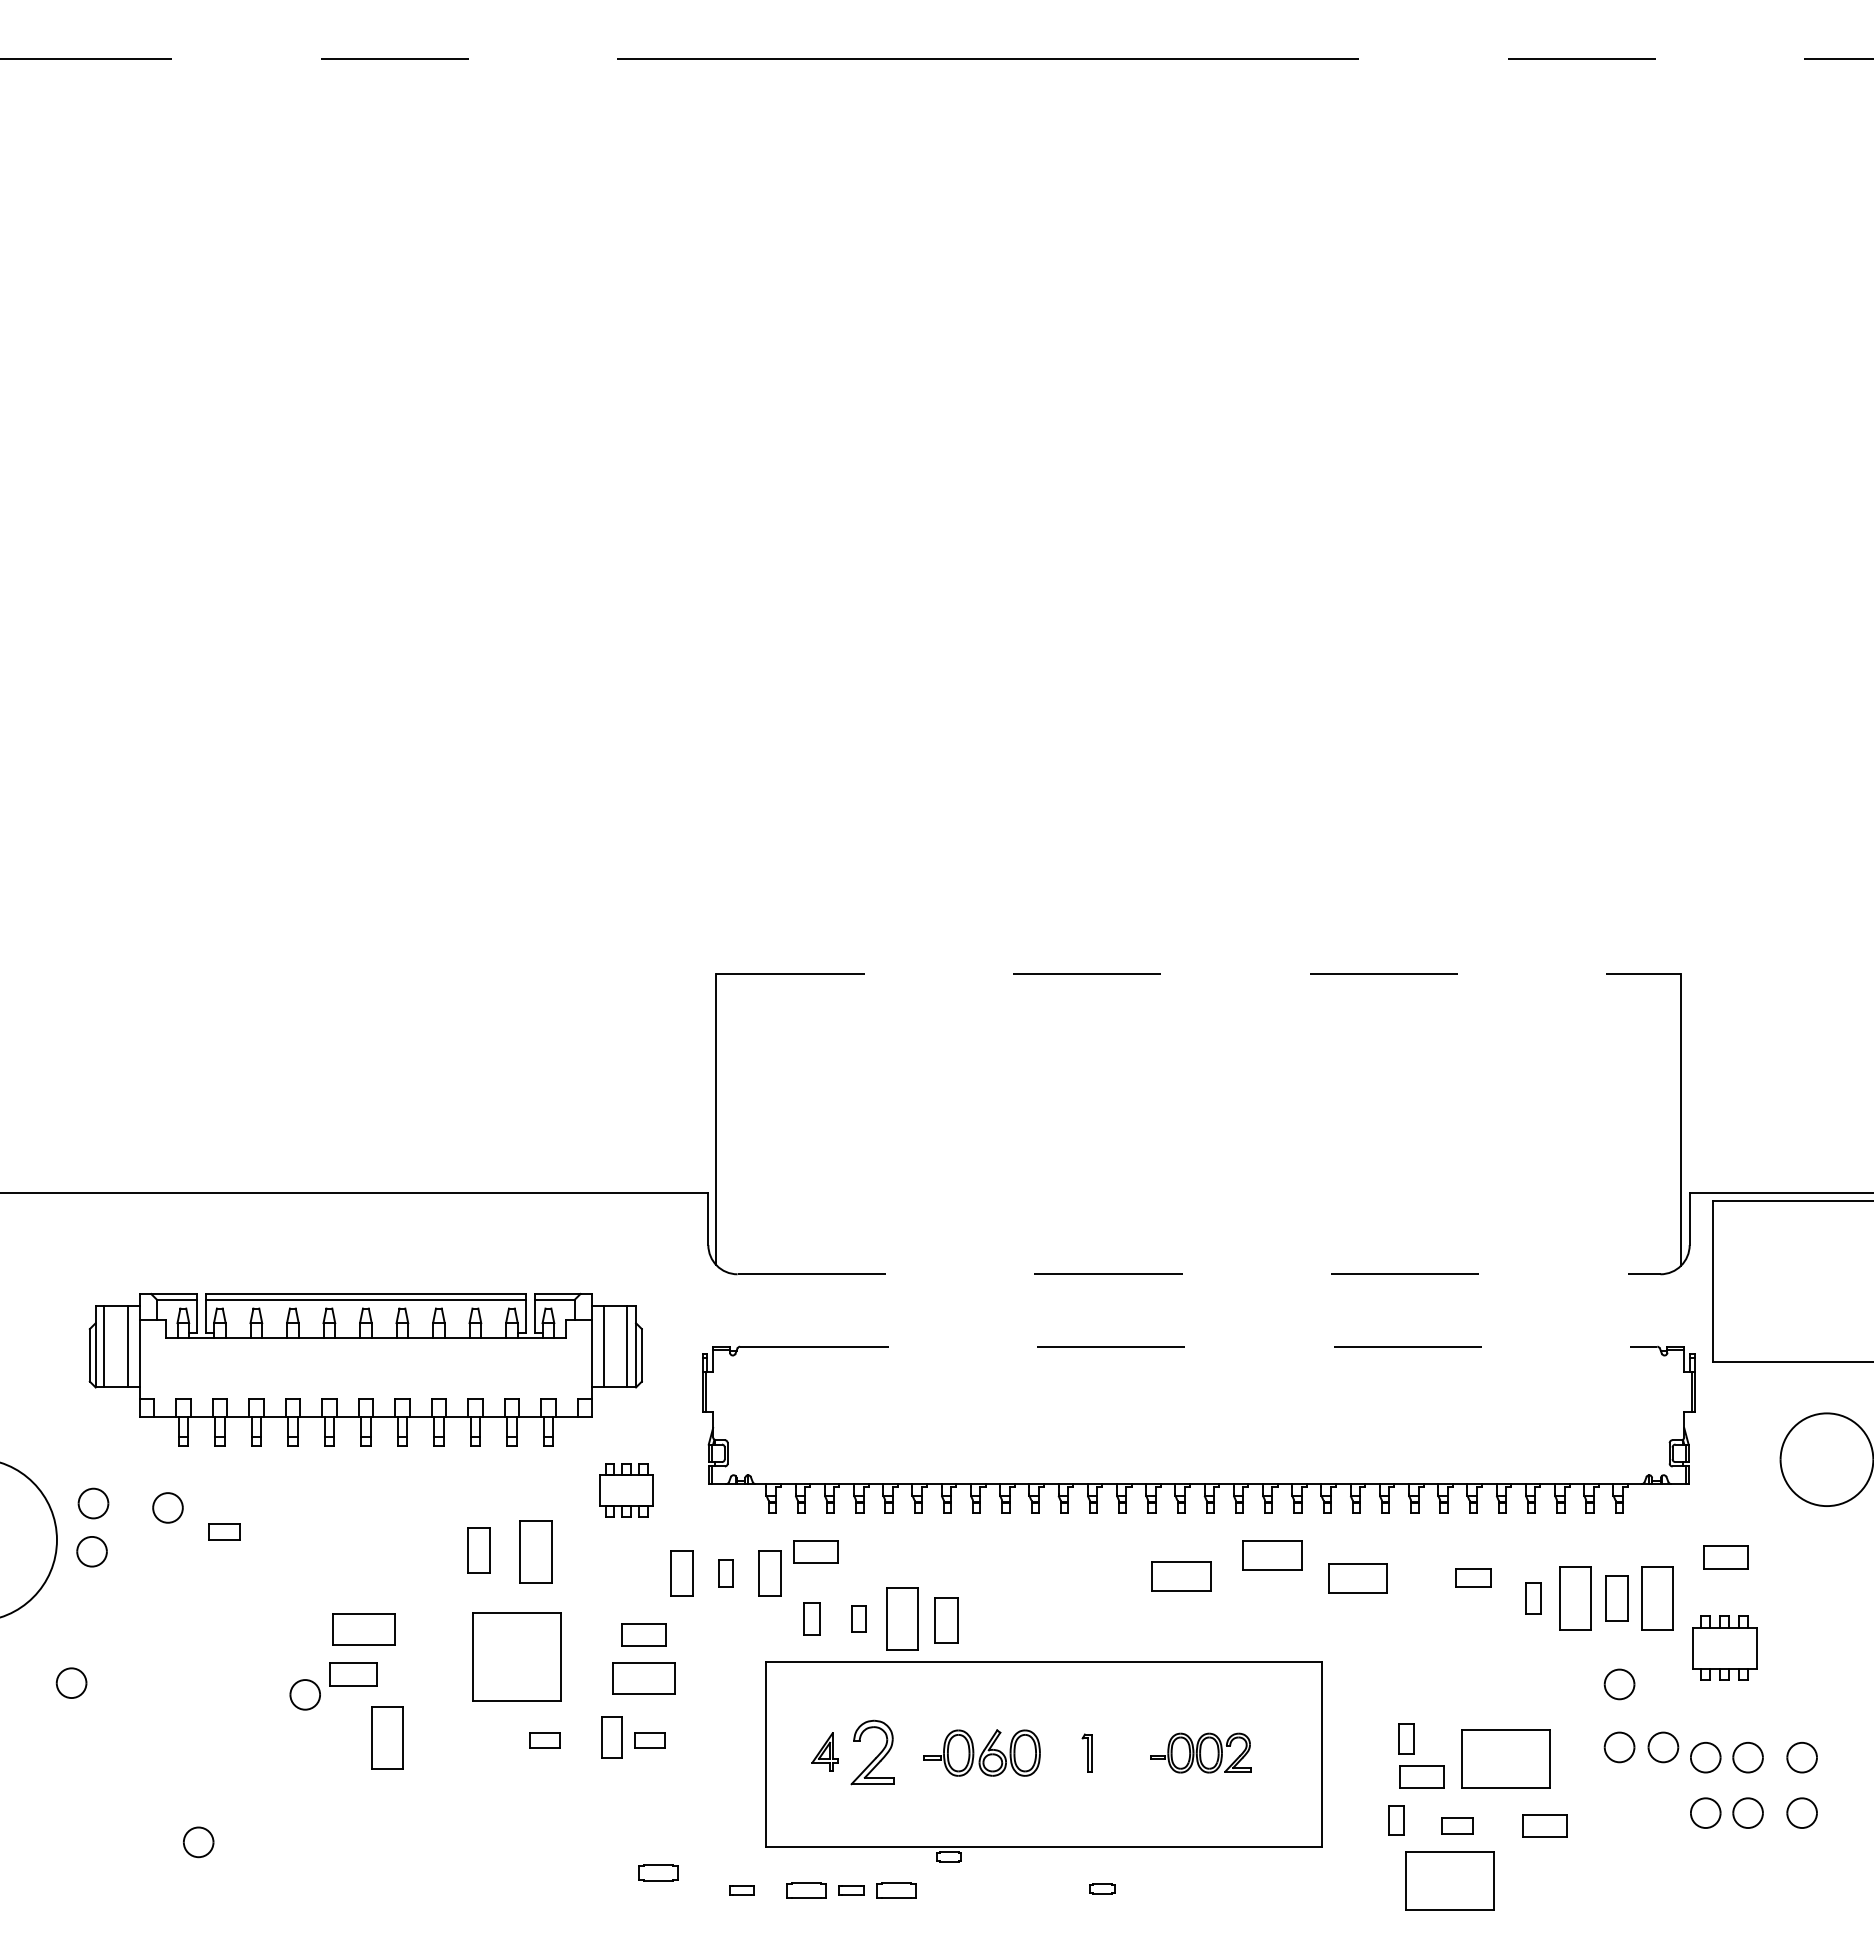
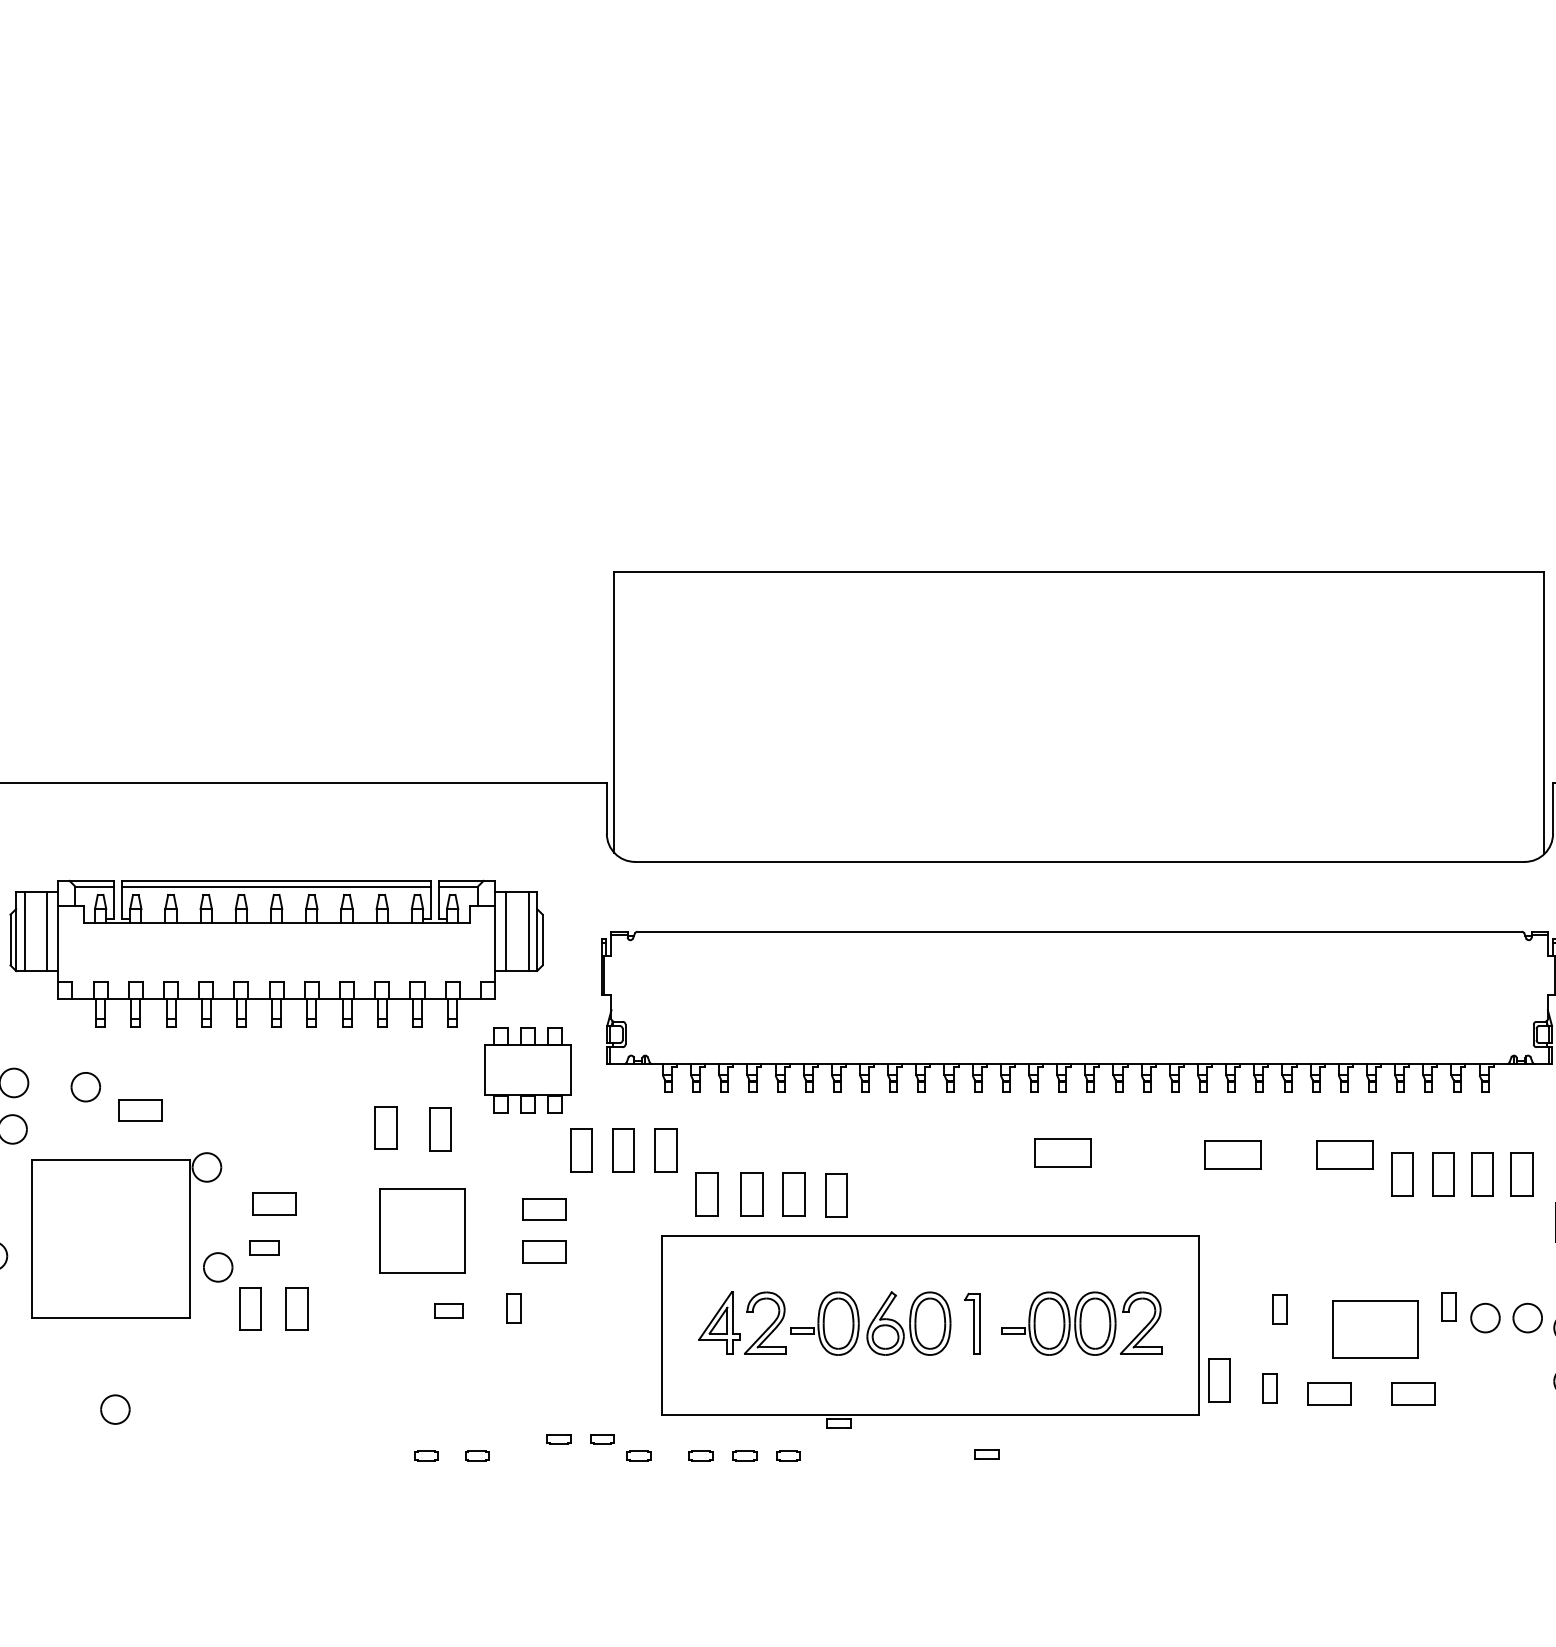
line: (1198, 973) -> (1079, 571), dashed -> solid
line: (1199, 1274) -> (1080, 862), dashed -> solid
line: (1198, 1346) -> (1079, 931), dashed -> solid
part: (626, 1490) -> (527, 1070), size x1.67
part: (224, 1531) -> (140, 1109), size x1.43
part: (535, 1551) -> (440, 1129), size x0.71
part: (815, 1551) -> (710, 1129), removed
part: (1272, 1555) -> (1150, 1133), removed
part: (725, 1573) -> (623, 1150), size x1.67
part: (1473, 1577) -> (1344, 1154), size x1.67
part: (1533, 1598) -> (1402, 1174), size x1.43
part: (1575, 1598) -> (1442, 1174), size x0.71
part: (1657, 1598) -> (1522, 1174), size x0.71
part: (811, 1618) -> (706, 1193), size x1.43
part: (858, 1618) -> (751, 1193), size x1.67
part: (902, 1618) -> (794, 1193), size x0.71
part: (363, 1628) -> (274, 1203), size x0.71
part: (210, 1661) -> (126, 1235), added
part: (353, 1674) -> (264, 1247), size x0.62
part: (643, 1678) -> (544, 1251), size x0.71
part: (1619, 1684) -> (1485, 1257), removed
part: (1581, 1735) -> (1448, 1306), added
part: (611, 1736) -> (513, 1307), size x0.71
part: (338, 1737) -> (250, 1308), added
part: (386, 1737) -> (296, 1308), size x0.71
part: (649, 1740) -> (550, 1311), removed
part: (824, 1751) -> (718, 1322), size x1.67
part: (981, 1752) -> (870, 1322), size x1.43
part: (1086, 1752) -> (971, 1322), size x1.67
part: (1200, 1752) -> (1081, 1322), size x1.67
part: (1421, 1776) -> (1294, 1346), removed
part: (1343, 1811) -> (1219, 1379), added
part: (1457, 1825) -> (1329, 1393), size x1.43
part: (658, 1872) -> (558, 1438), size x0.62
part: (703, 1872) -> (602, 1438), added
part: (1449, 1880) -> (1321, 1446), removed
part: (521, 1890) -> (426, 1456), added
part: (573, 1890) -> (476, 1456), added
part: (805, 1890) -> (700, 1456), size x0.62
part: (896, 1890) -> (788, 1456), size x0.62

